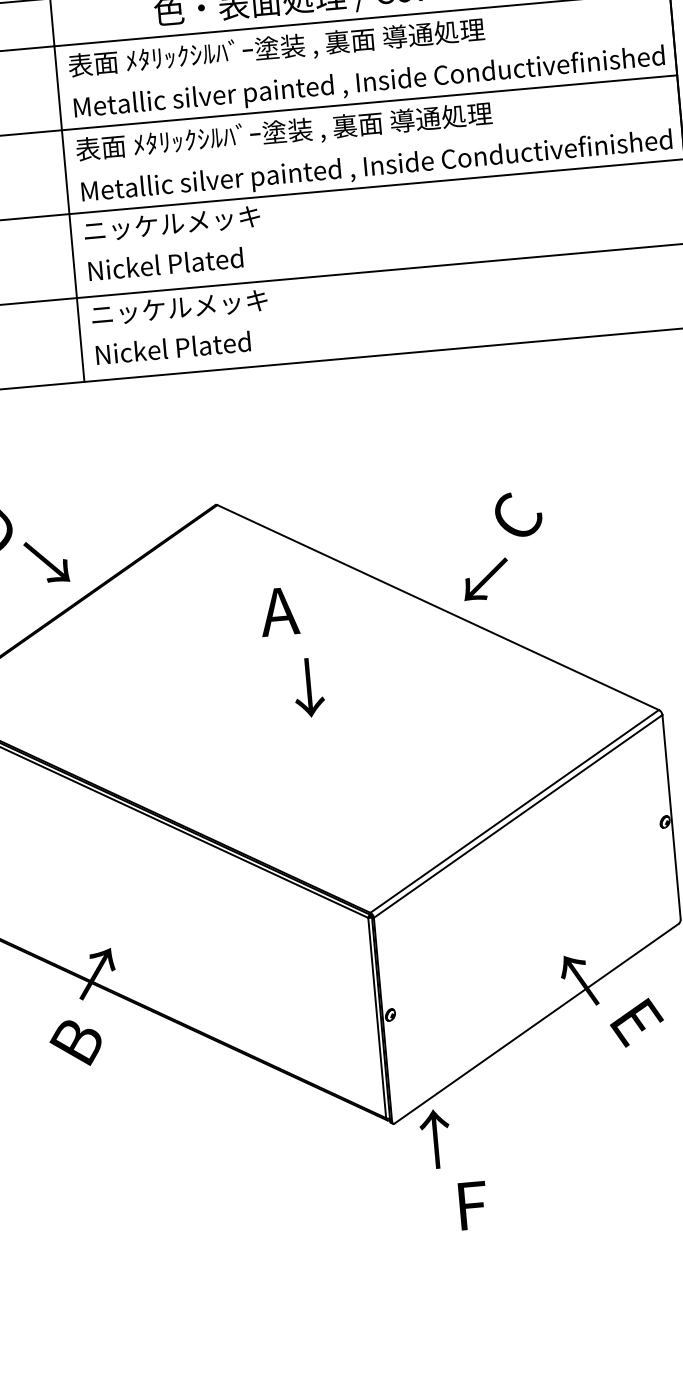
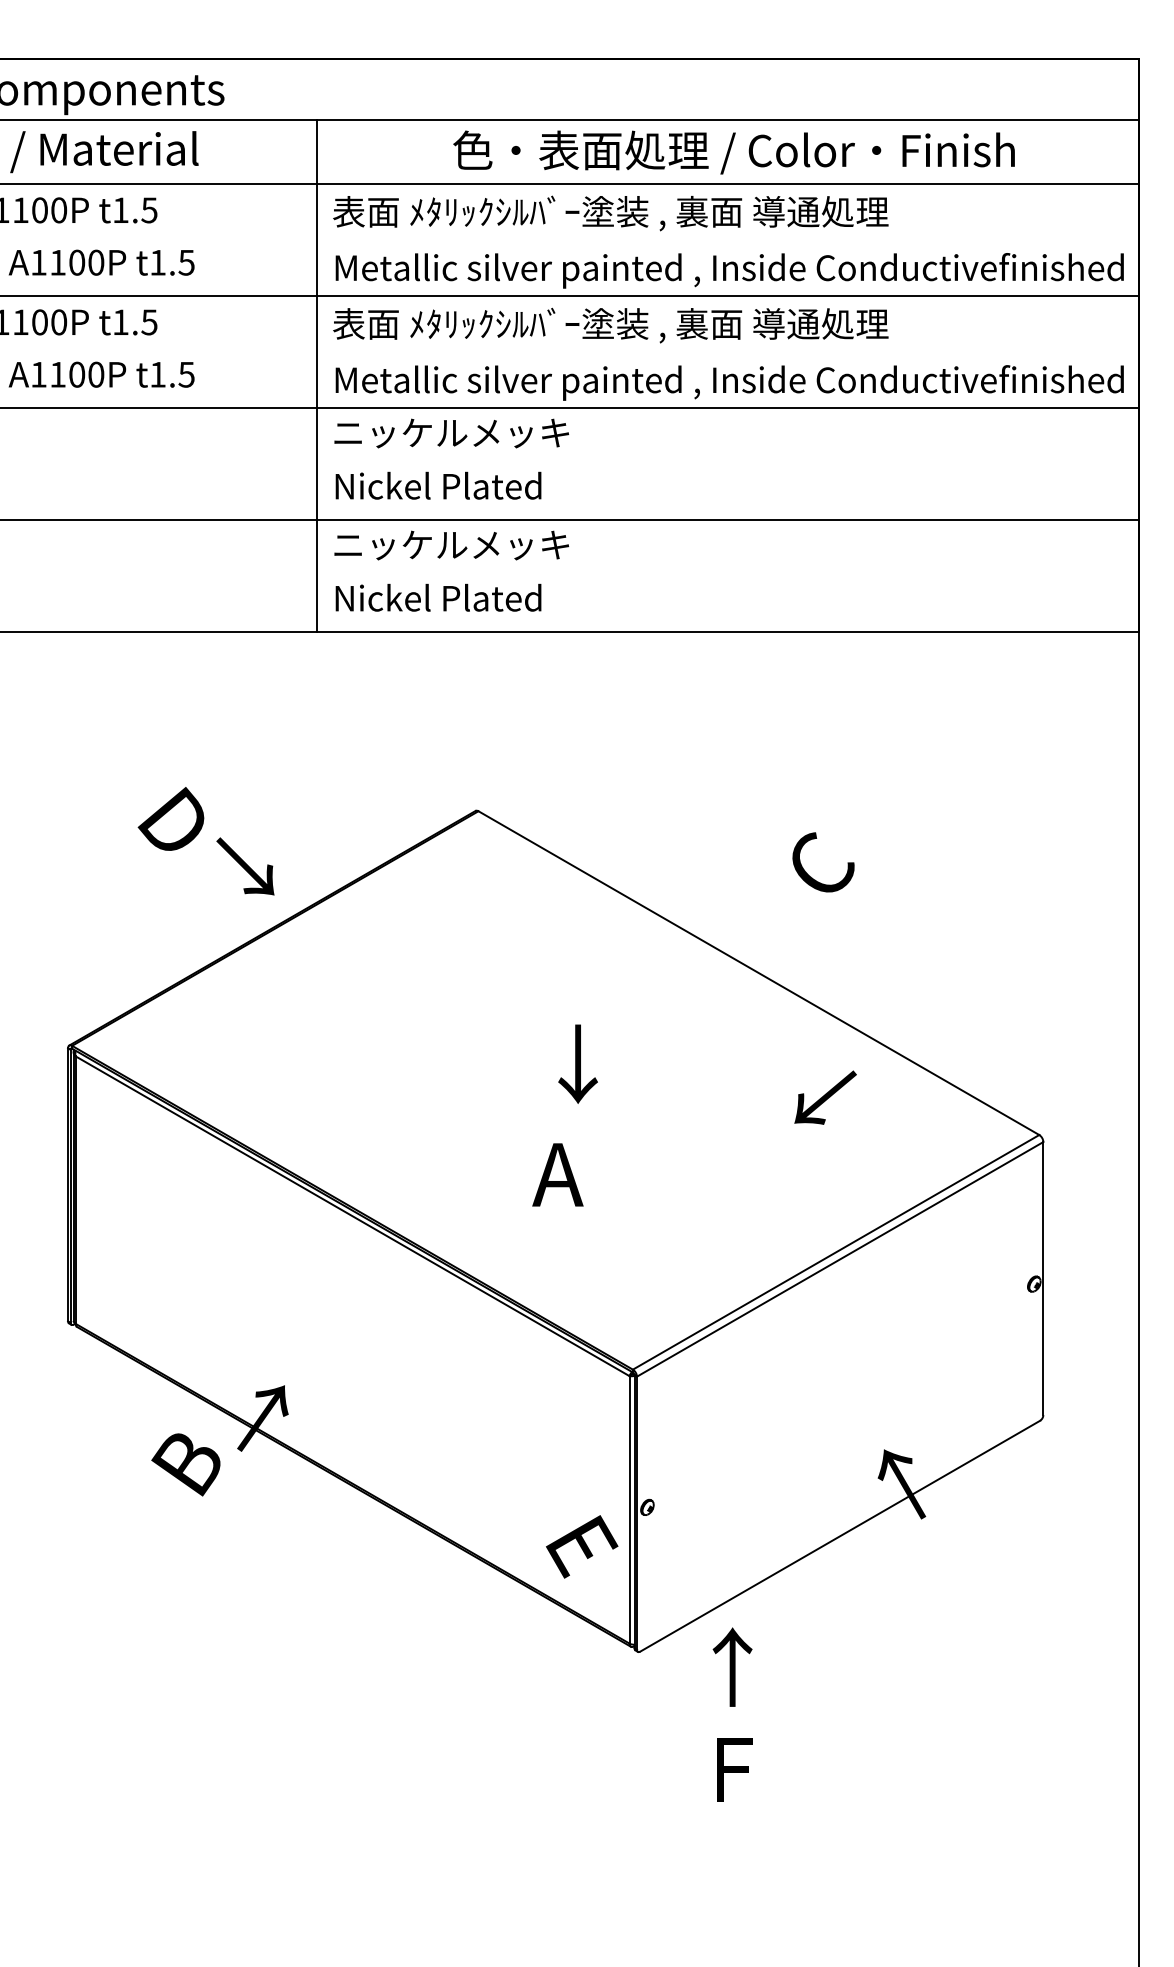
text: (518, 514) -> (823, 862), moved
text: (485, 579) -> (825, 1097), moved
text: (279, 611) -> (557, 1174), moved
text: (637, 1022) -> (582, 1546), moved
text: (75, 1043) -> (185, 1464), moved
text: (435, 1138) -> (732, 1666), moved

